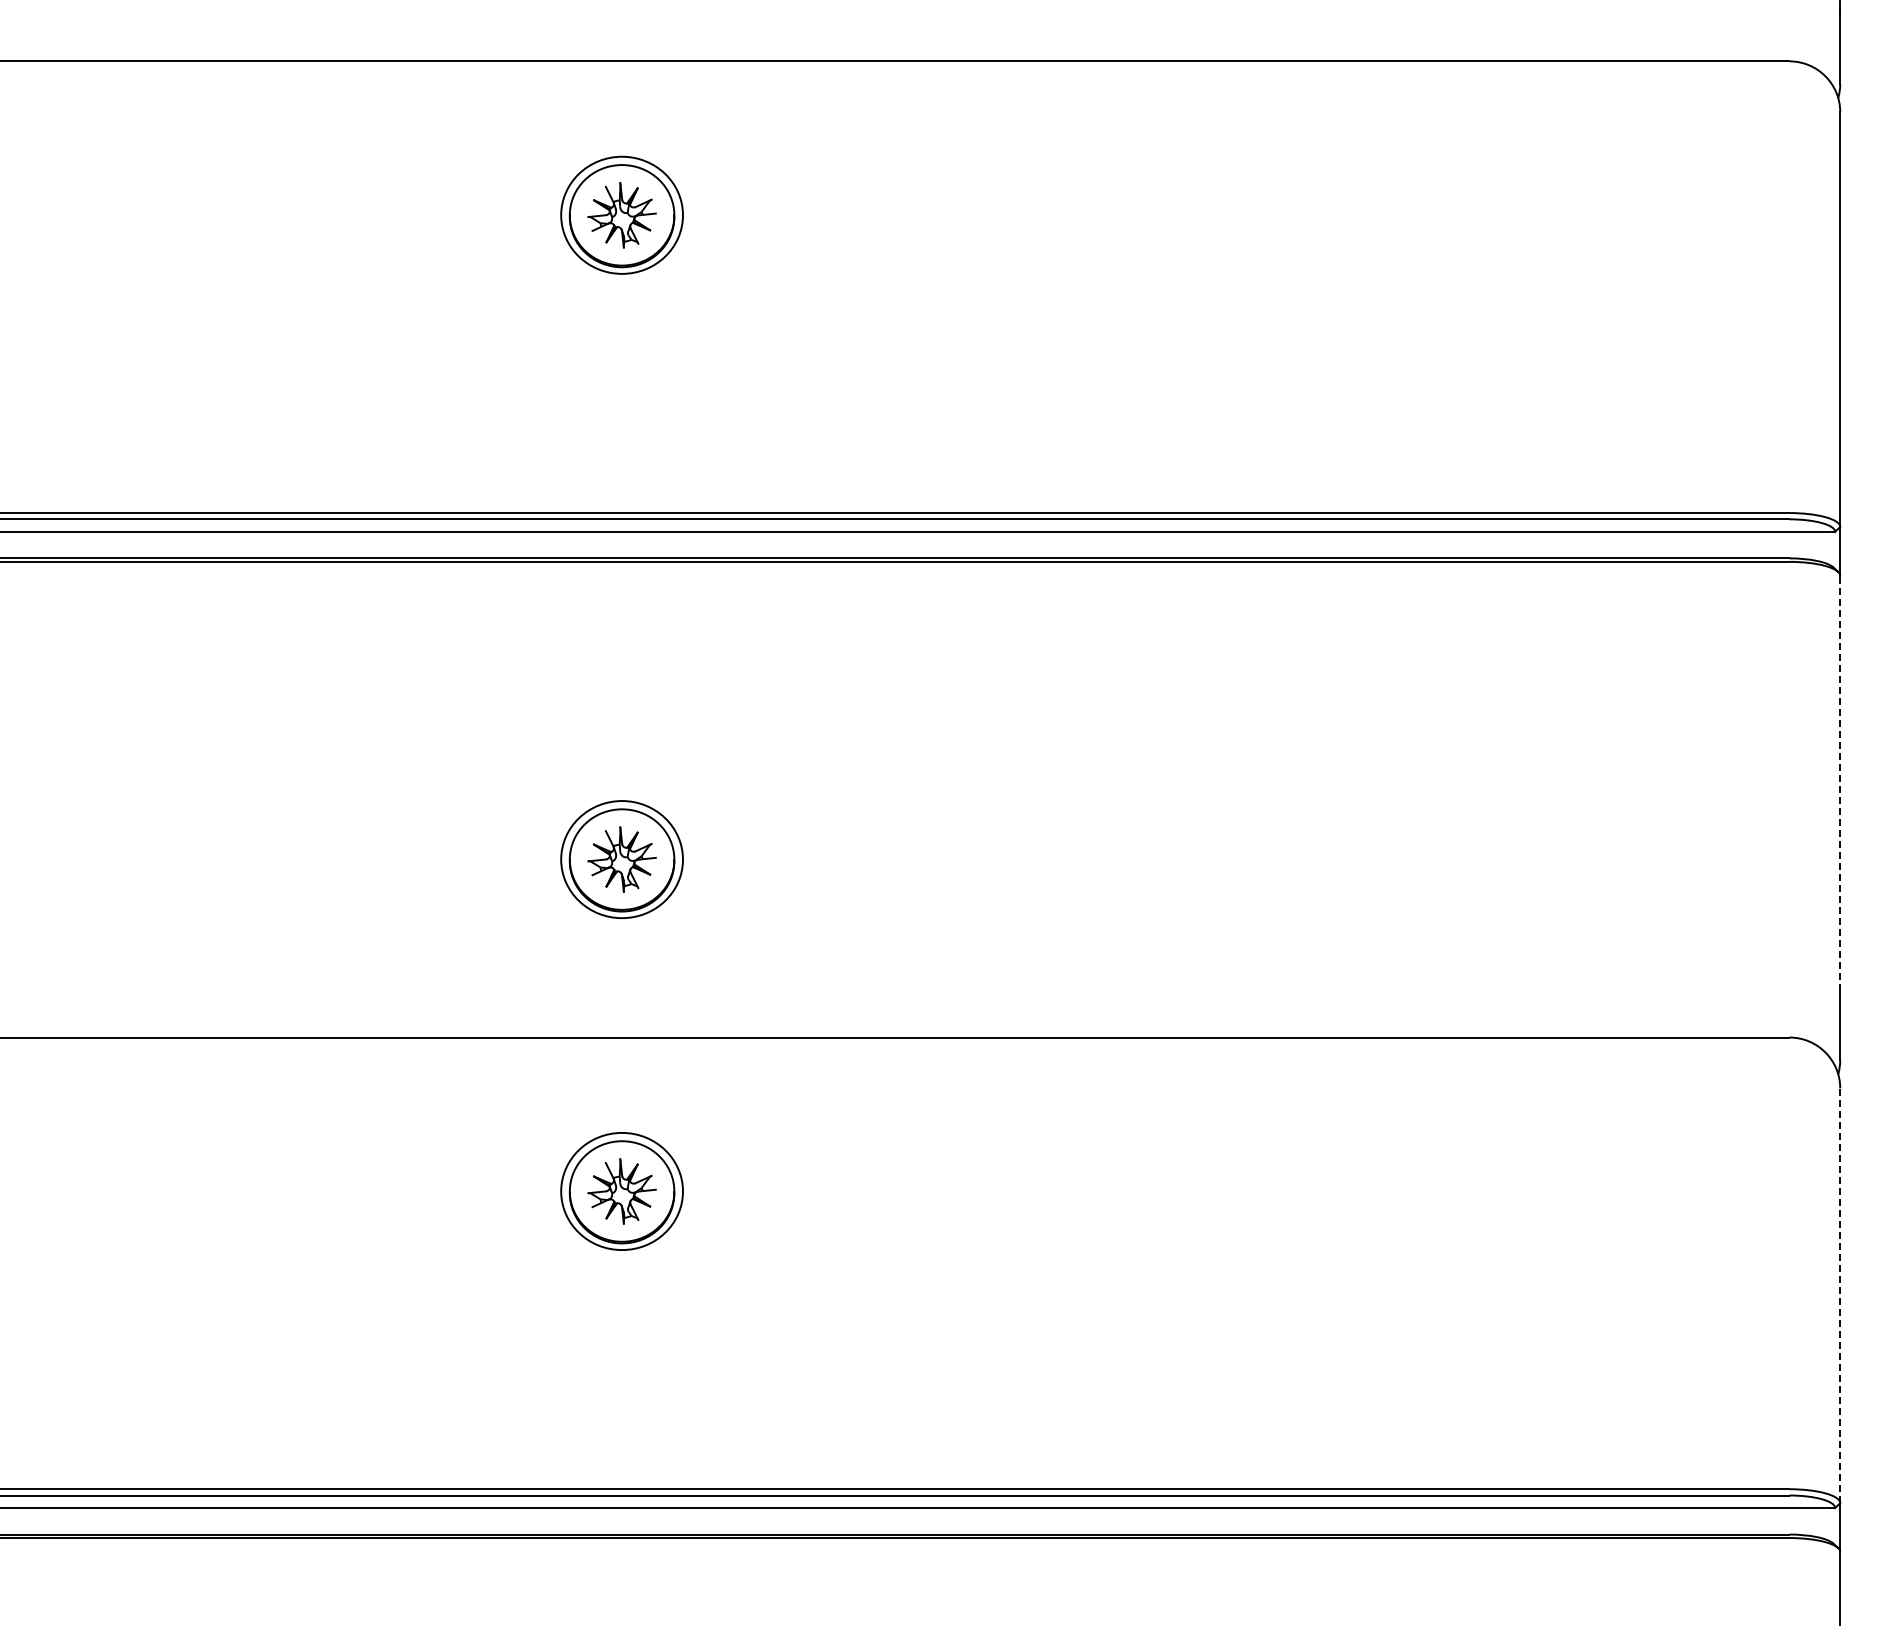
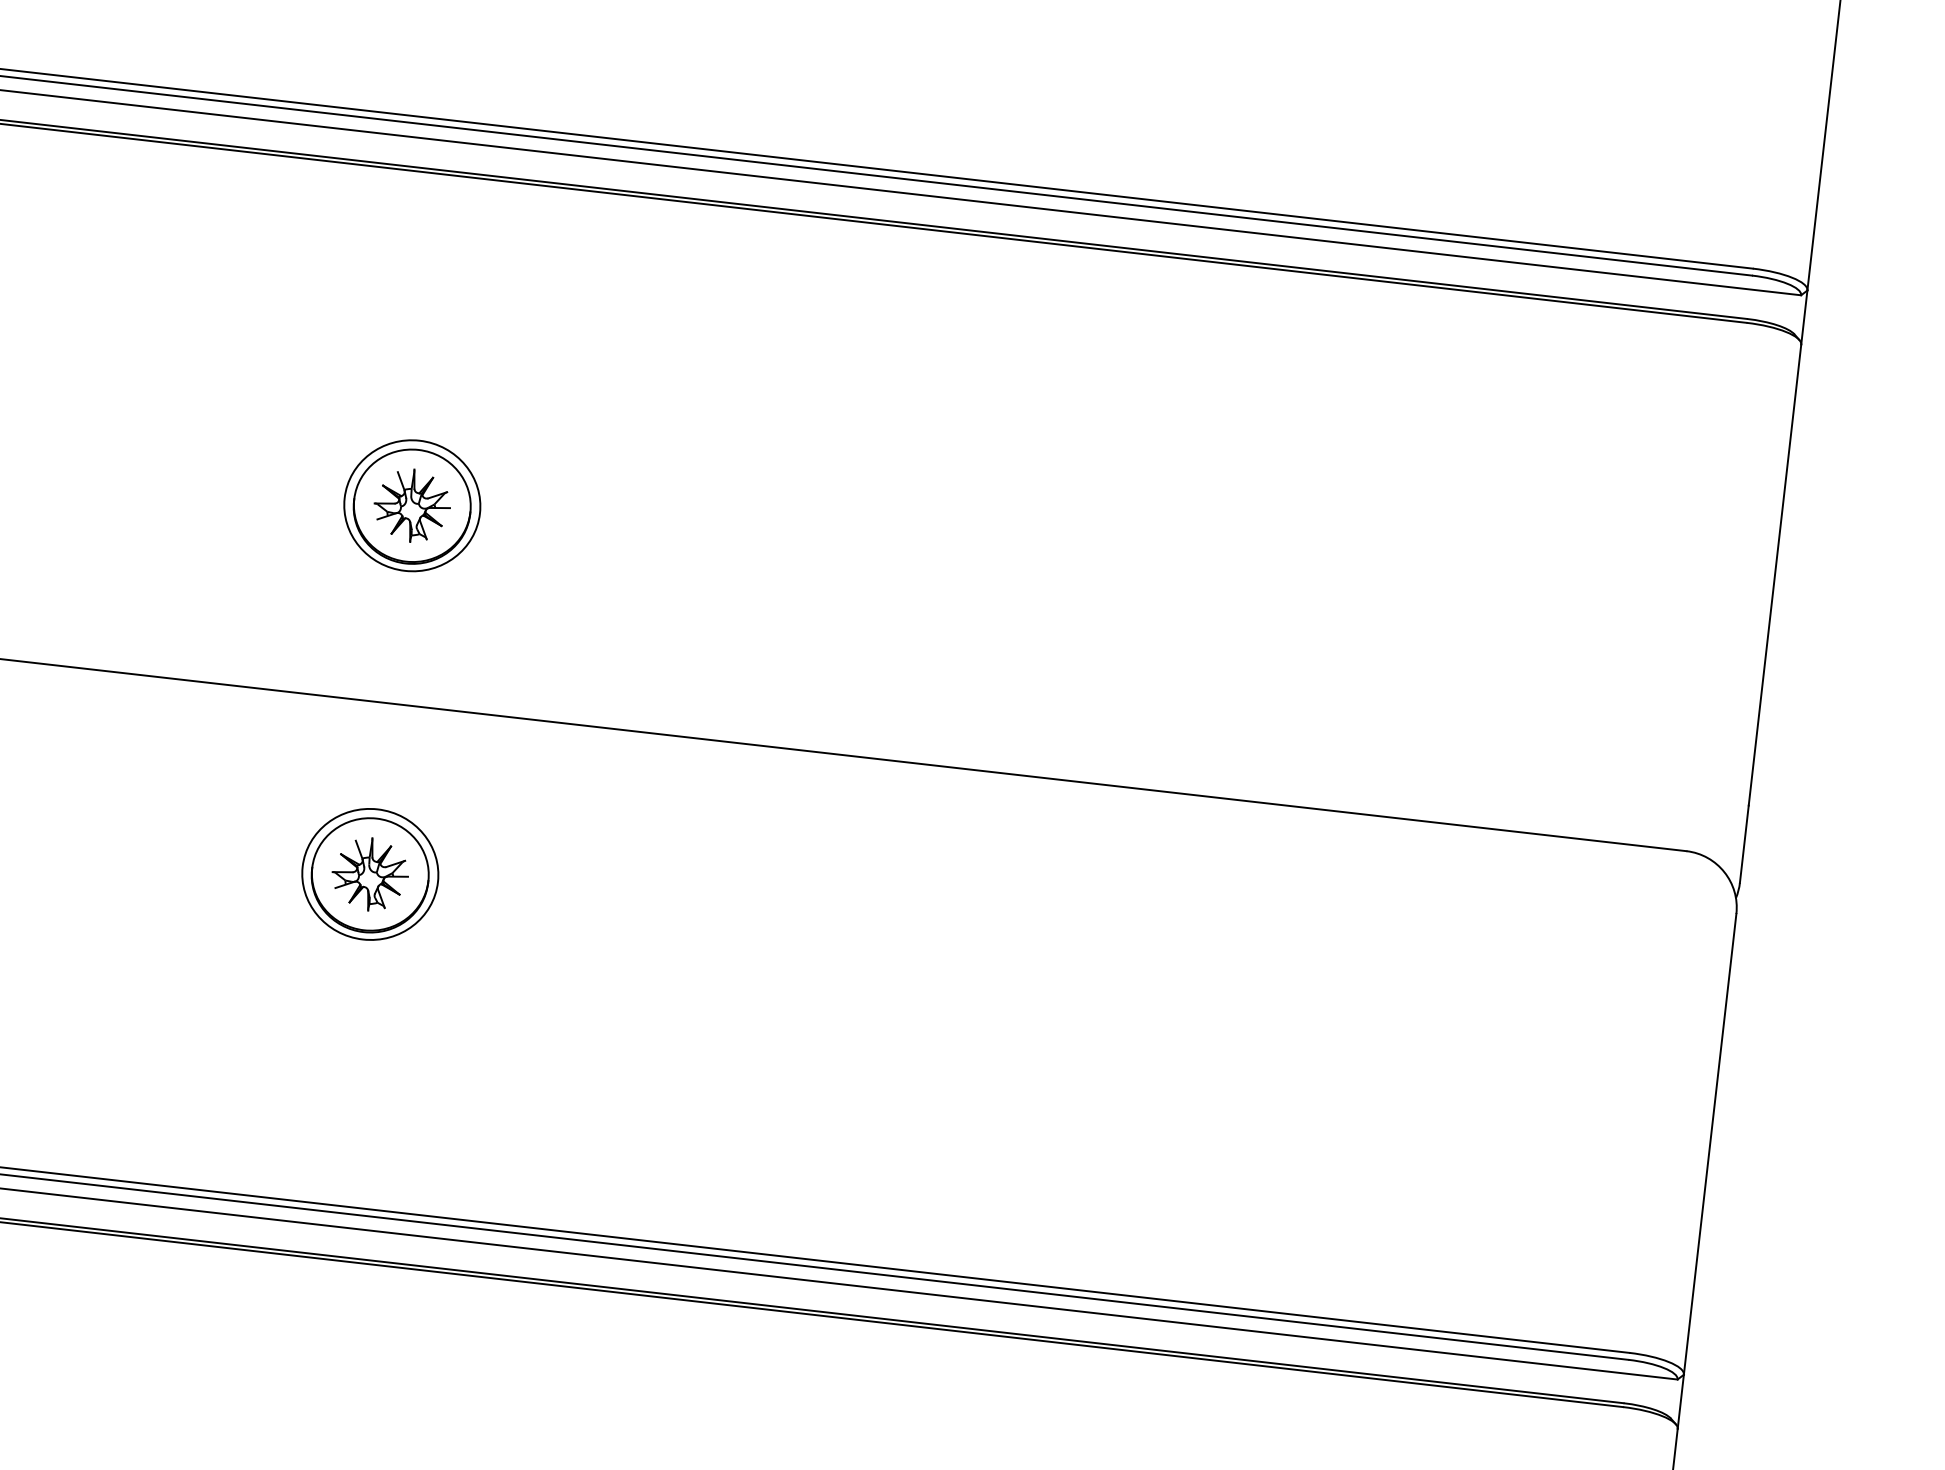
line: (1840, 782) -> (1775, 574), dashed -> solid
line: (1840, 1295) -> (1710, 1144), dashed -> solid

